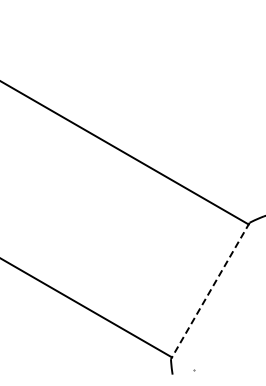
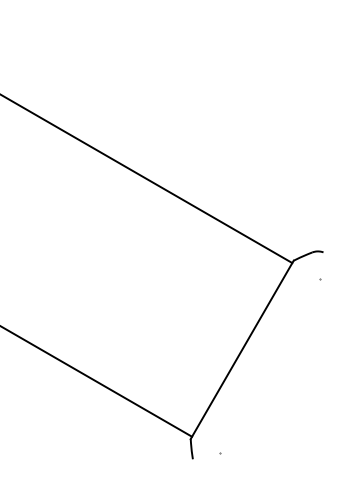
line: (210, 290) -> (242, 349), dashed -> solid

